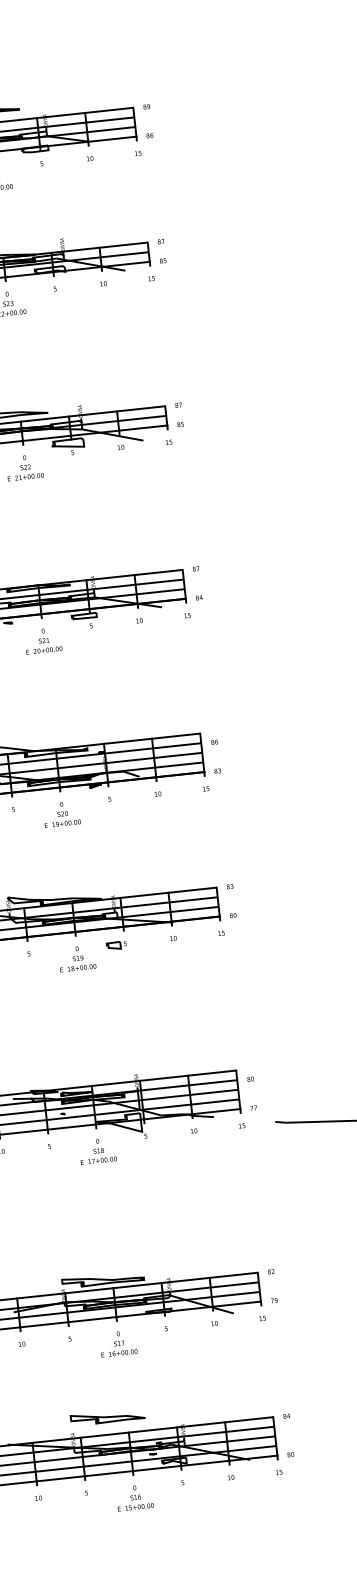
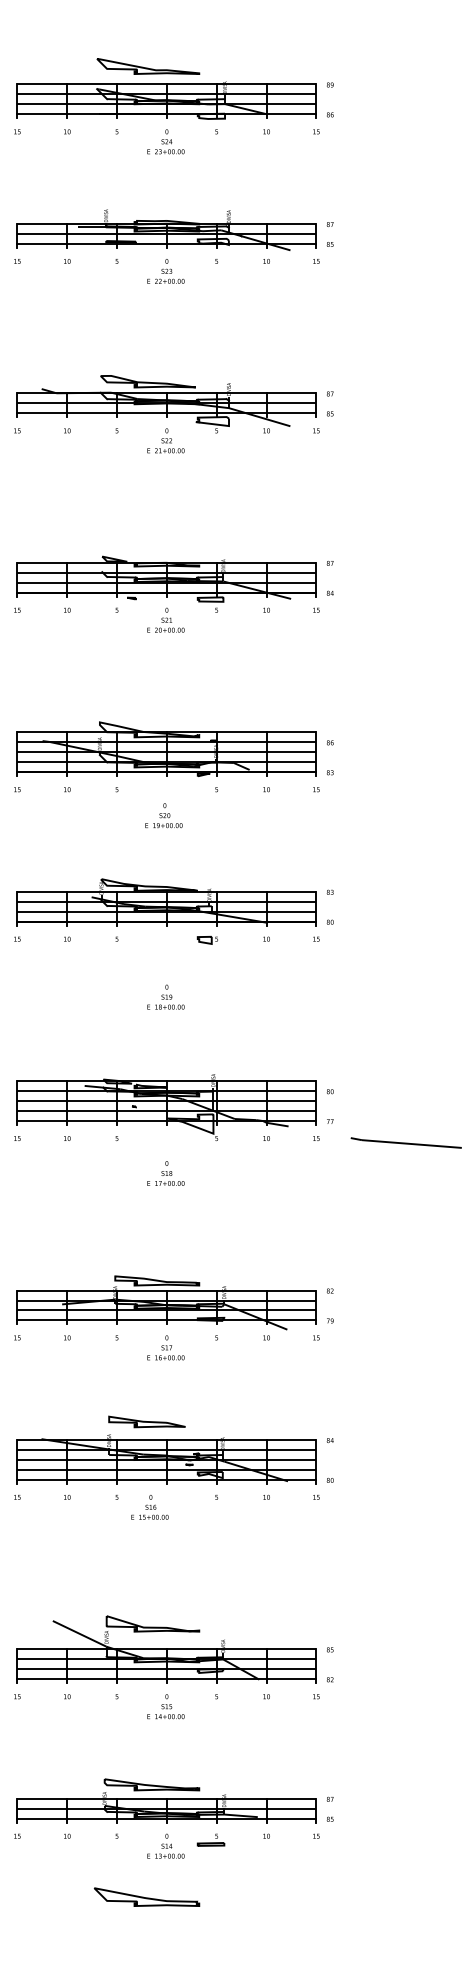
text: (61, 814) -> (163, 815), moved
text: (76, 957) -> (165, 996), moved
text: (97, 1151) -> (165, 1173), moved
text: (134, 1497) -> (149, 1507), moved

